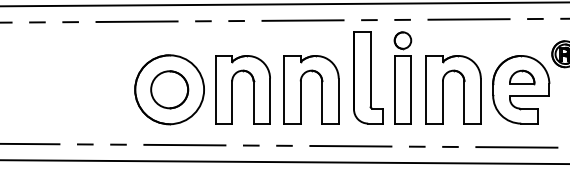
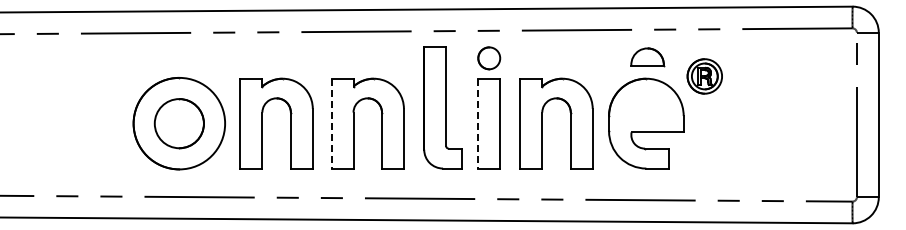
part: (522, 77) -> (647, 57), moved
line: (284, 89) -> (331, 123), solid -> dashed
line: (394, 89) -> (478, 123), solid -> dashed

